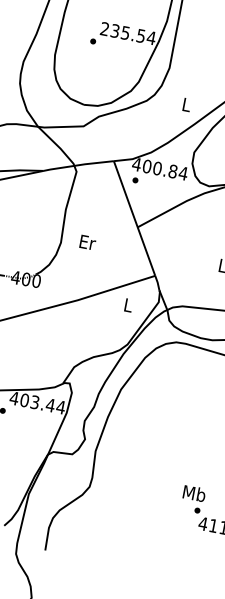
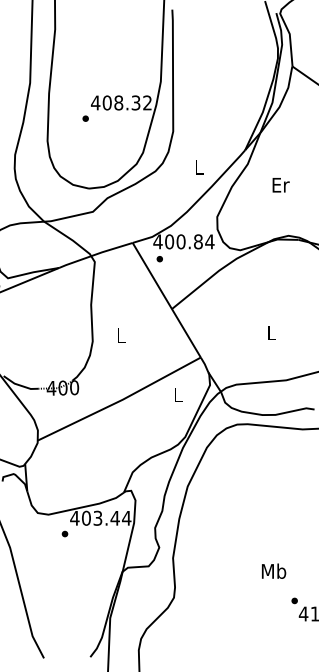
text: (128, 33) -> (121, 102), 235.54 -> 408.32
text: (87, 242) -> (121, 335), Er -> L
text: (195, 492) -> (274, 570), moved

